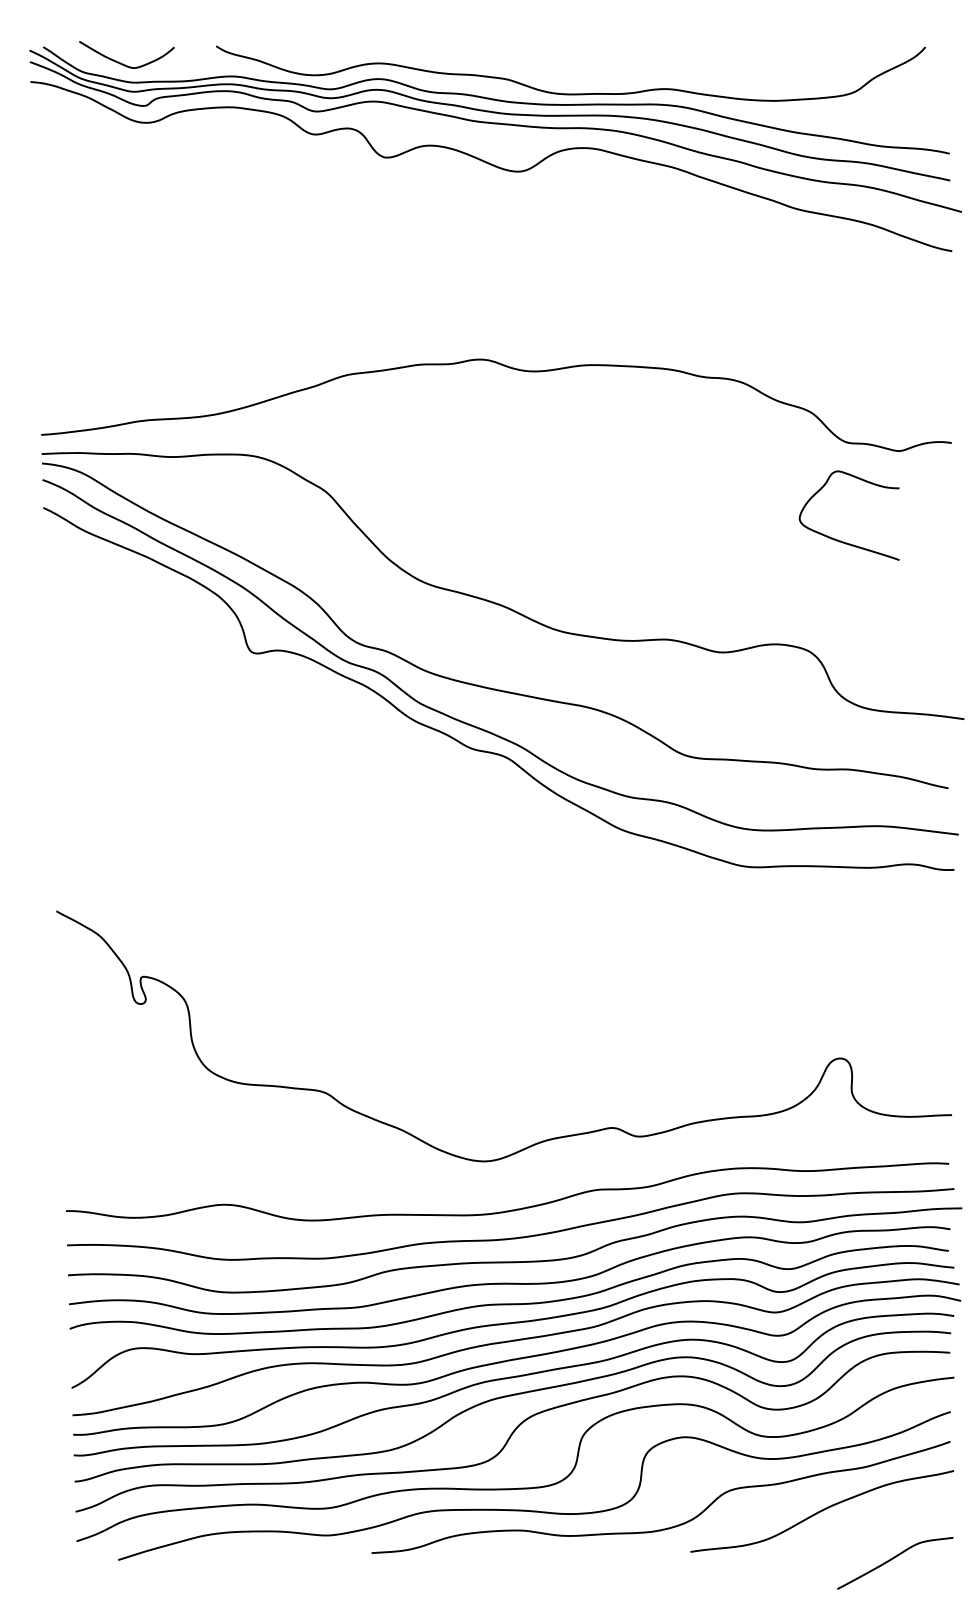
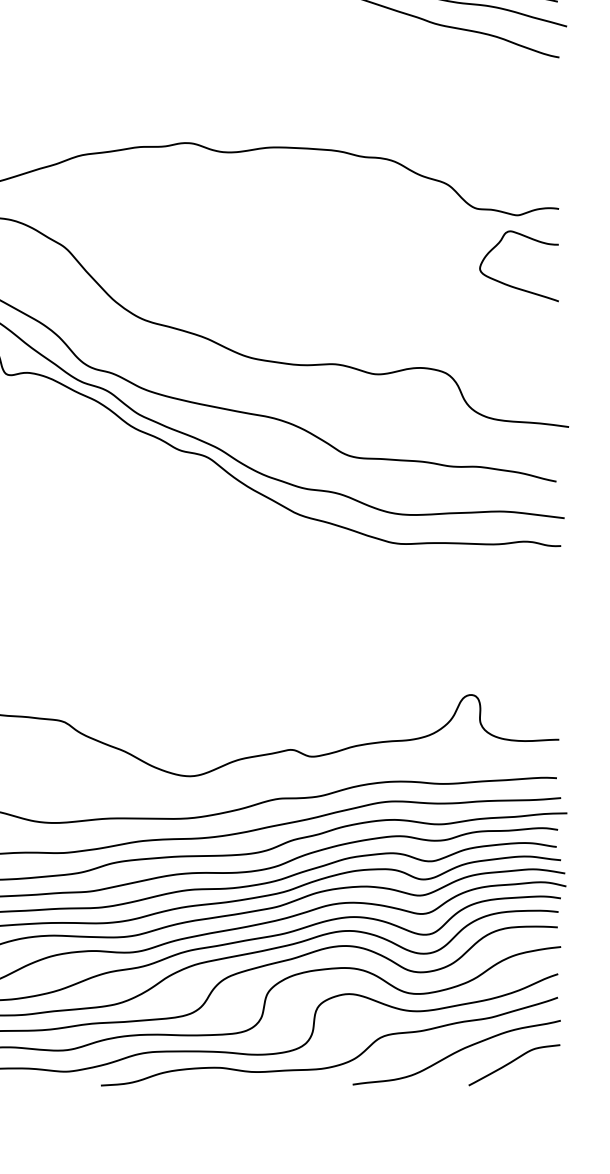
curve: (840, 540) -> (512, 285), moved
curve: (893, 1559) -> (513, 1062), moved

